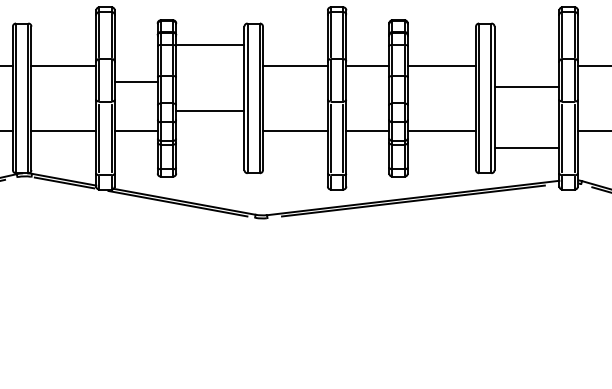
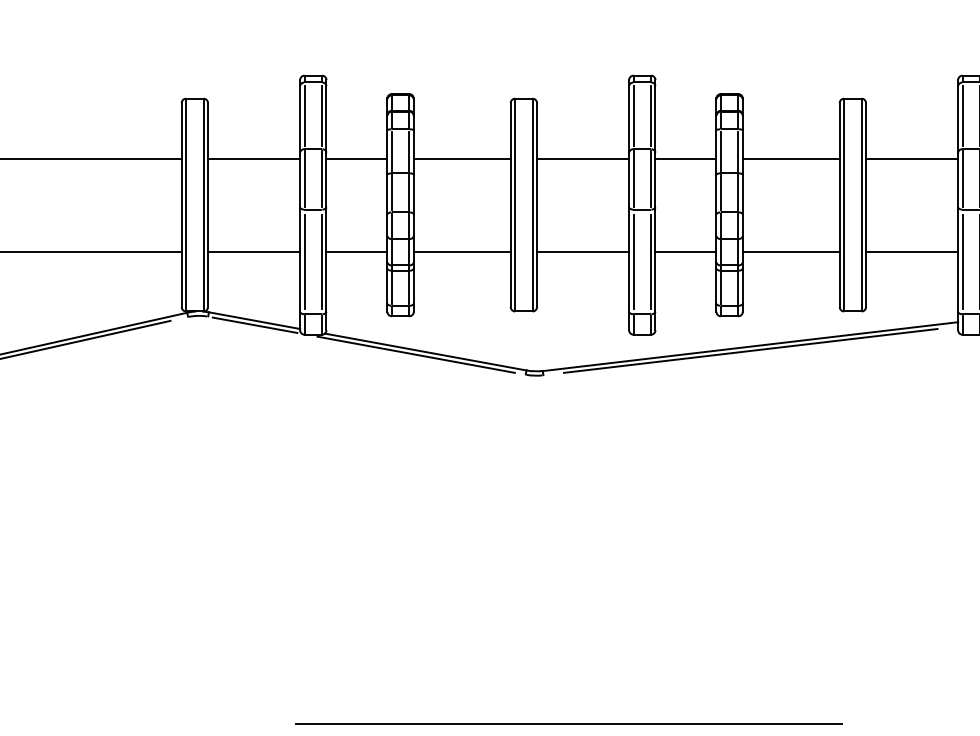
line: (209, 44) -> (461, 158), moved
line: (135, 81) -> (356, 158), moved
line: (527, 87) -> (912, 158), moved
line: (209, 110) -> (461, 251), moved
line: (527, 147) -> (912, 251), moved

